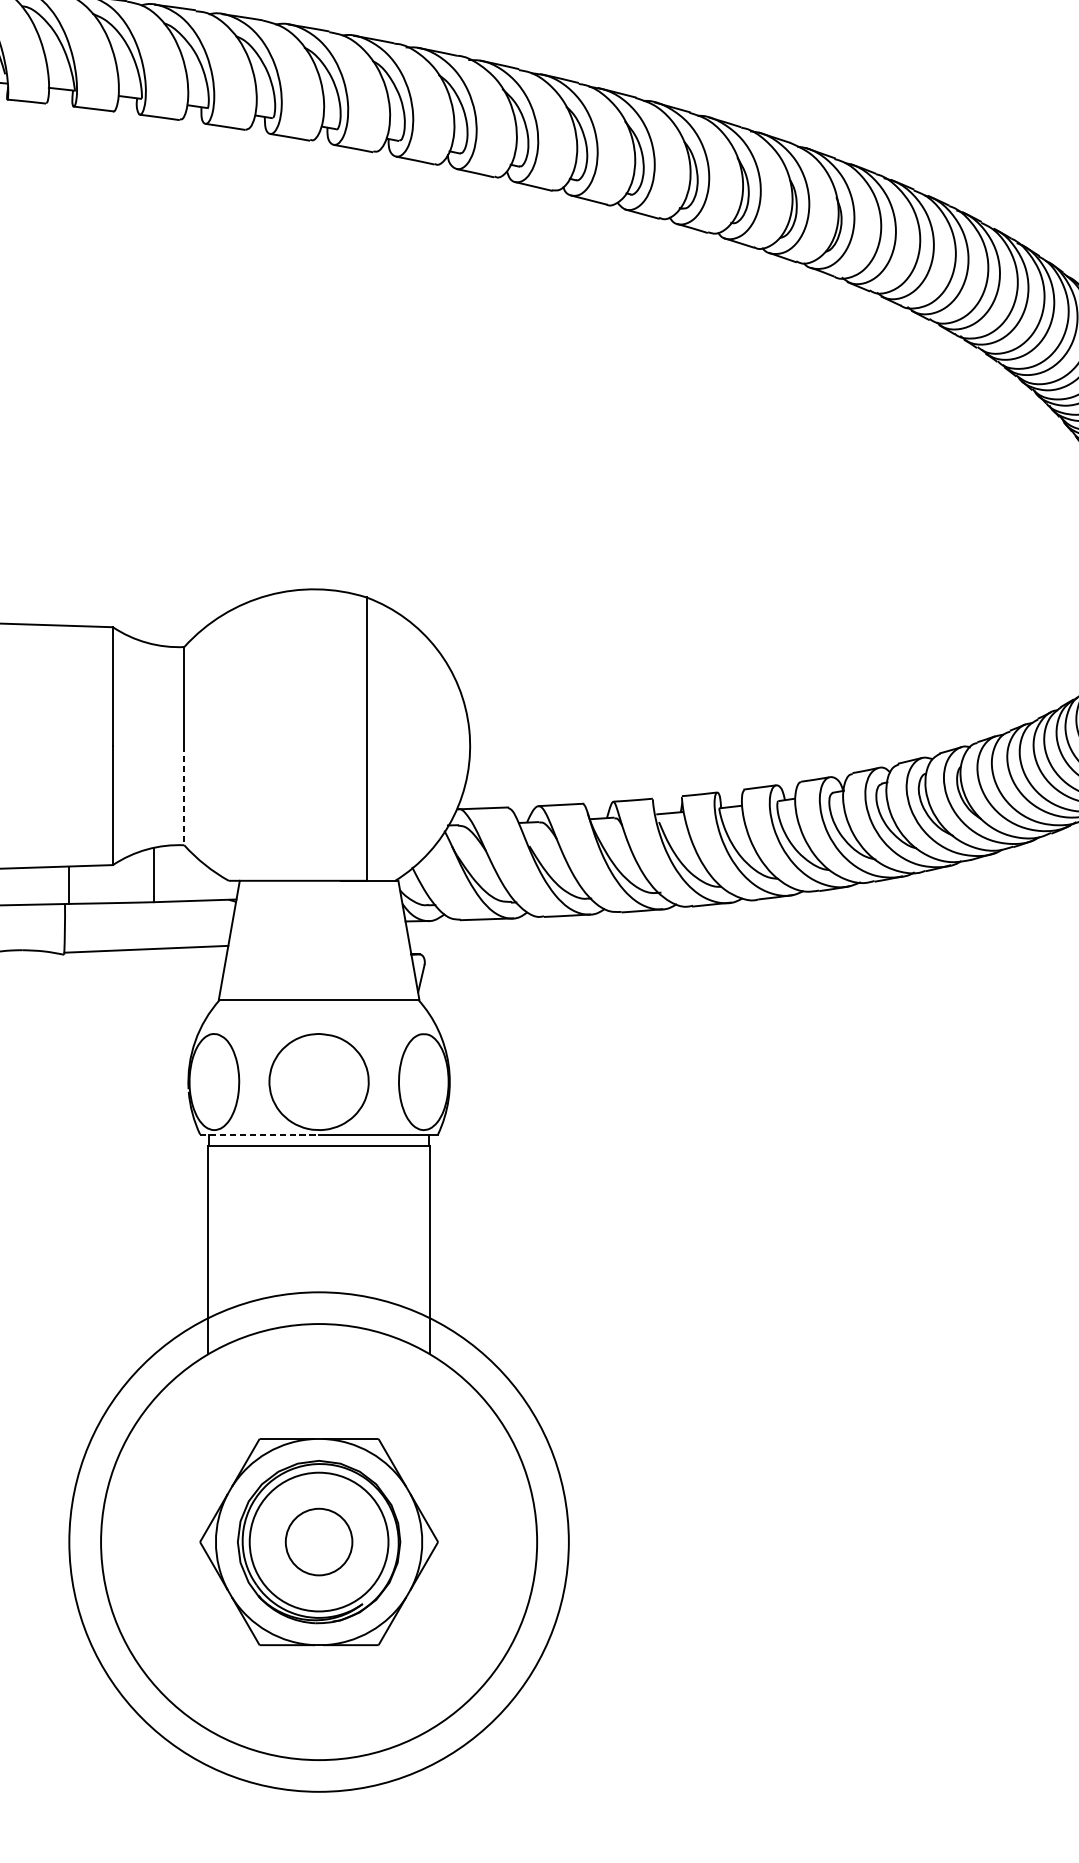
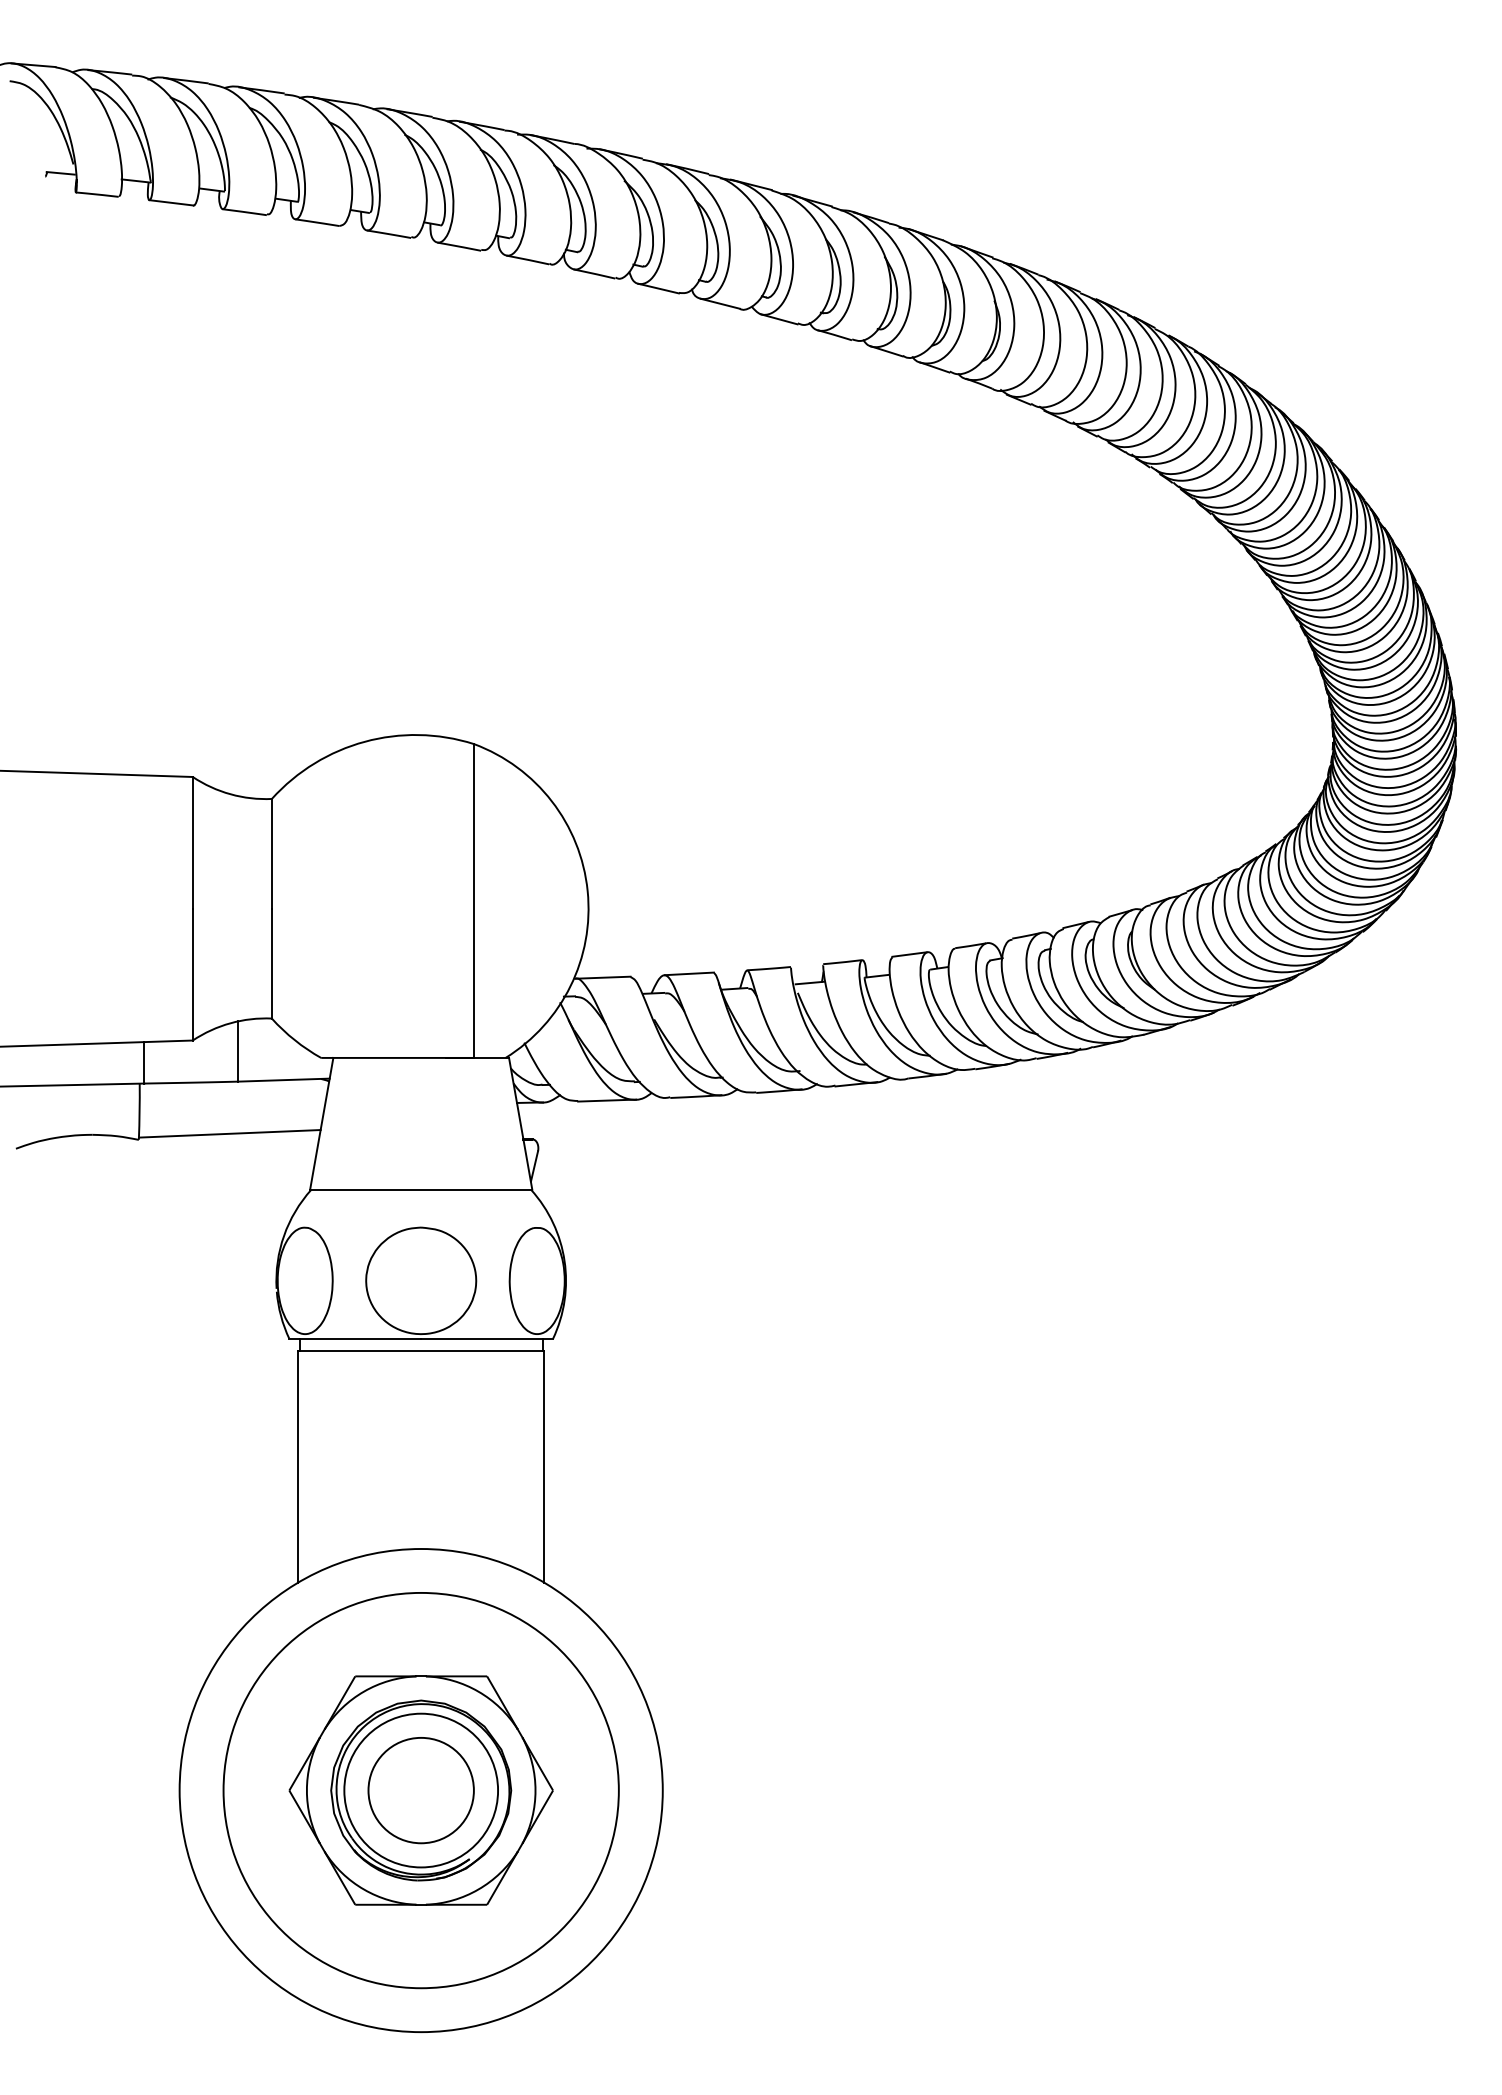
line: (183, 795) -> (271, 963), dashed -> solid
line: (259, 1134) -> (355, 1339), dashed -> solid
circle: (318, 1542) -> (420, 1790), size x0.71
circle: (318, 1542) -> (420, 1790), size x1.43

